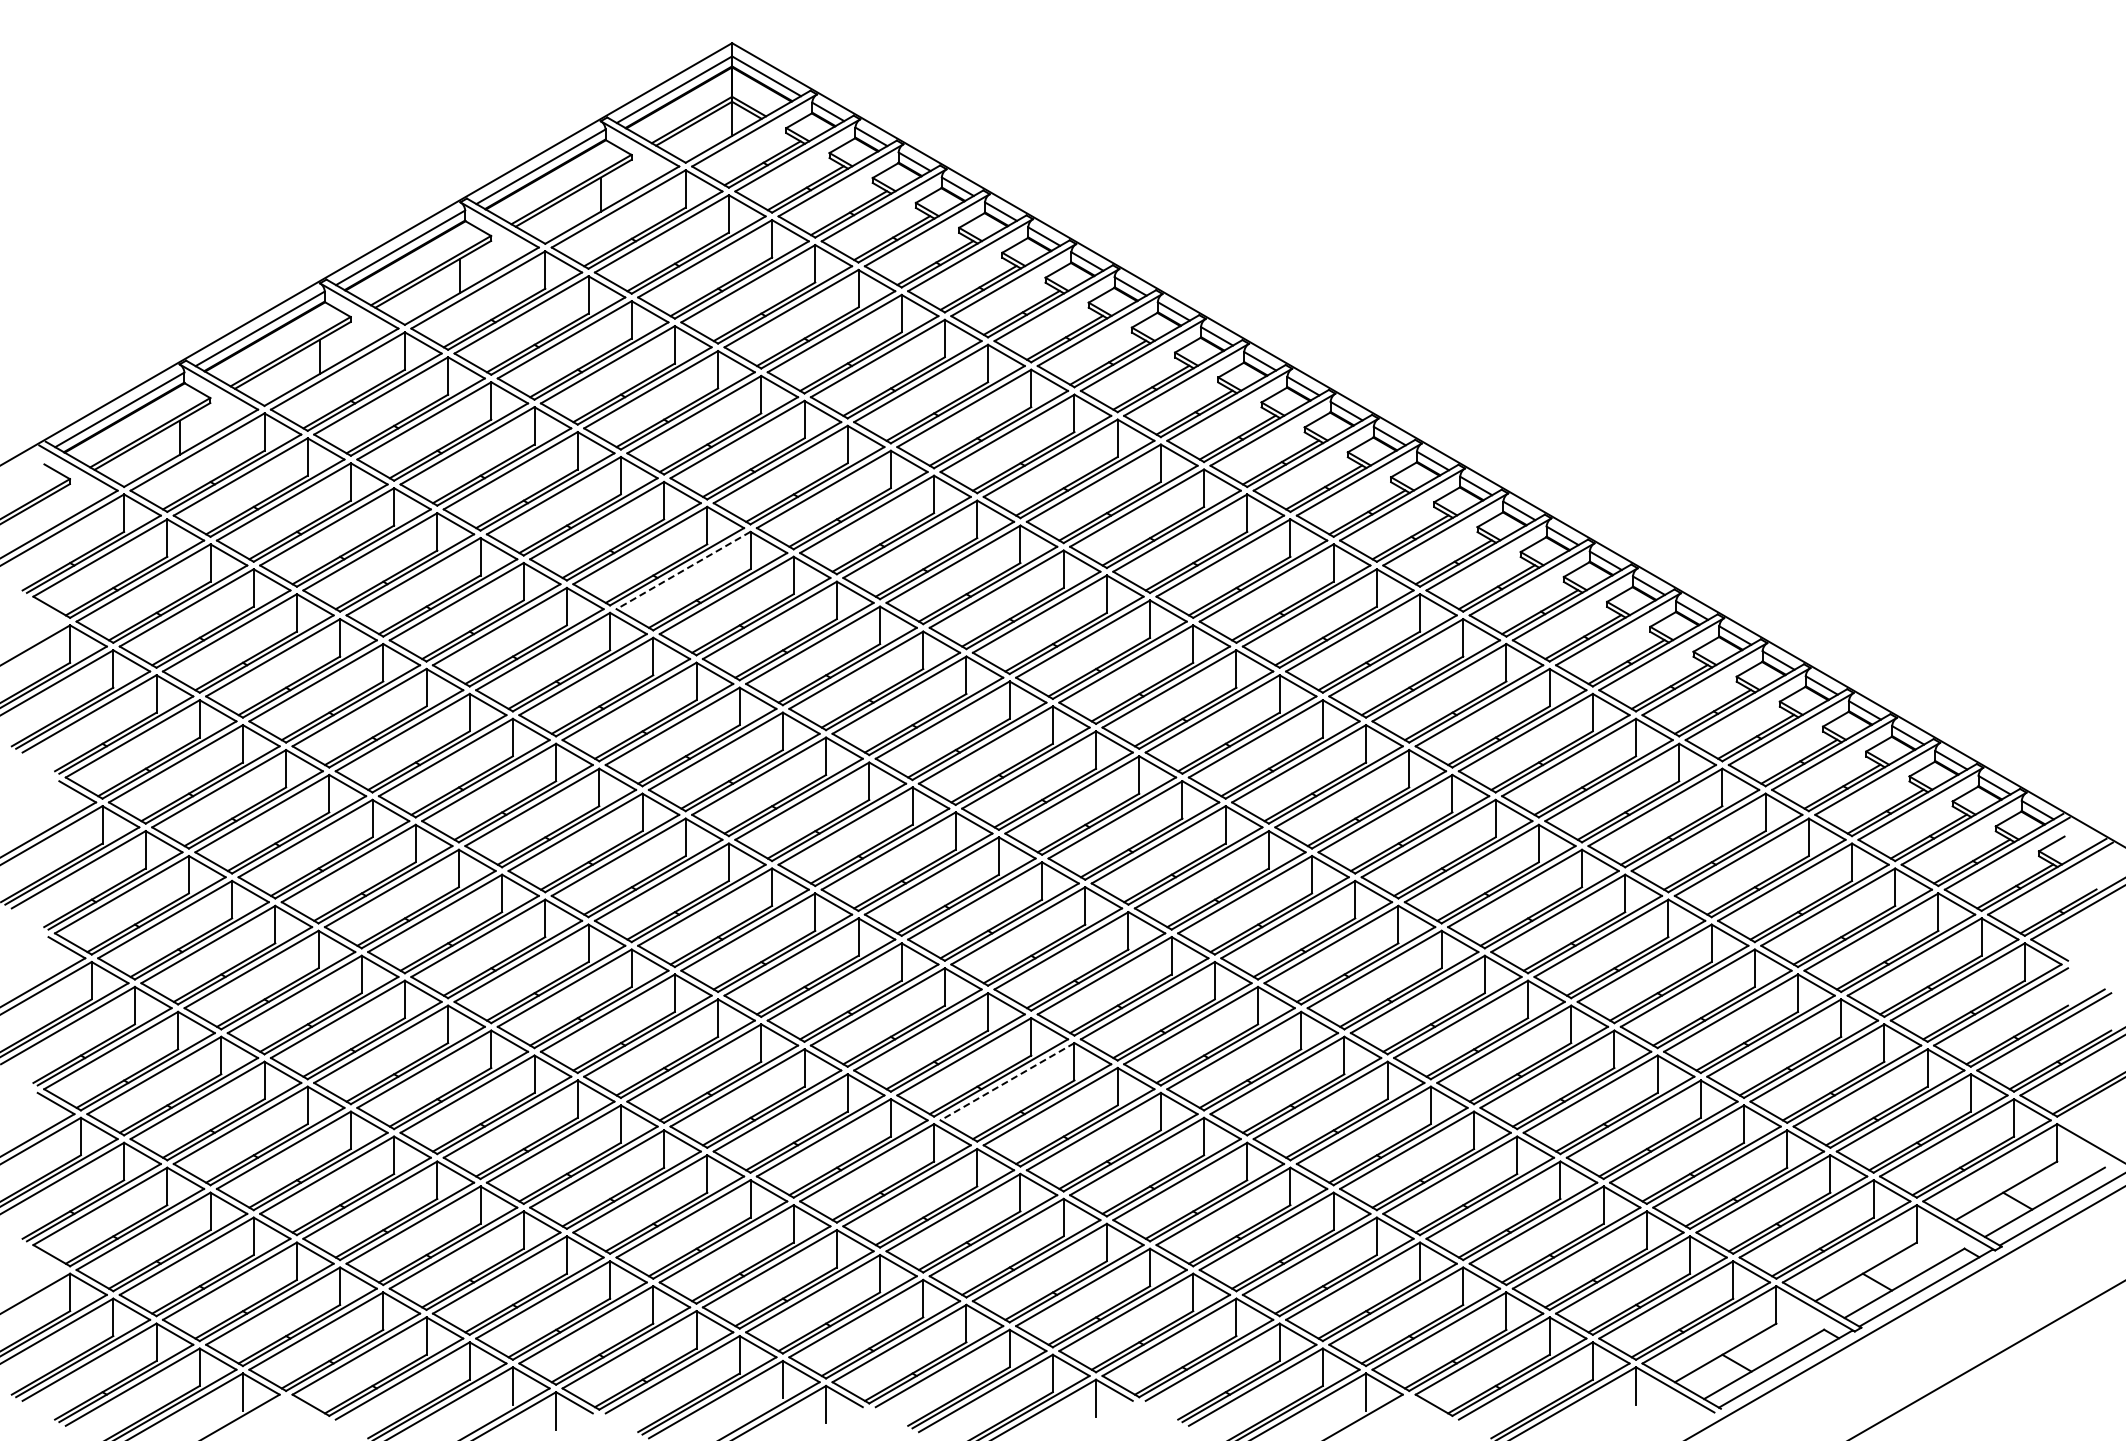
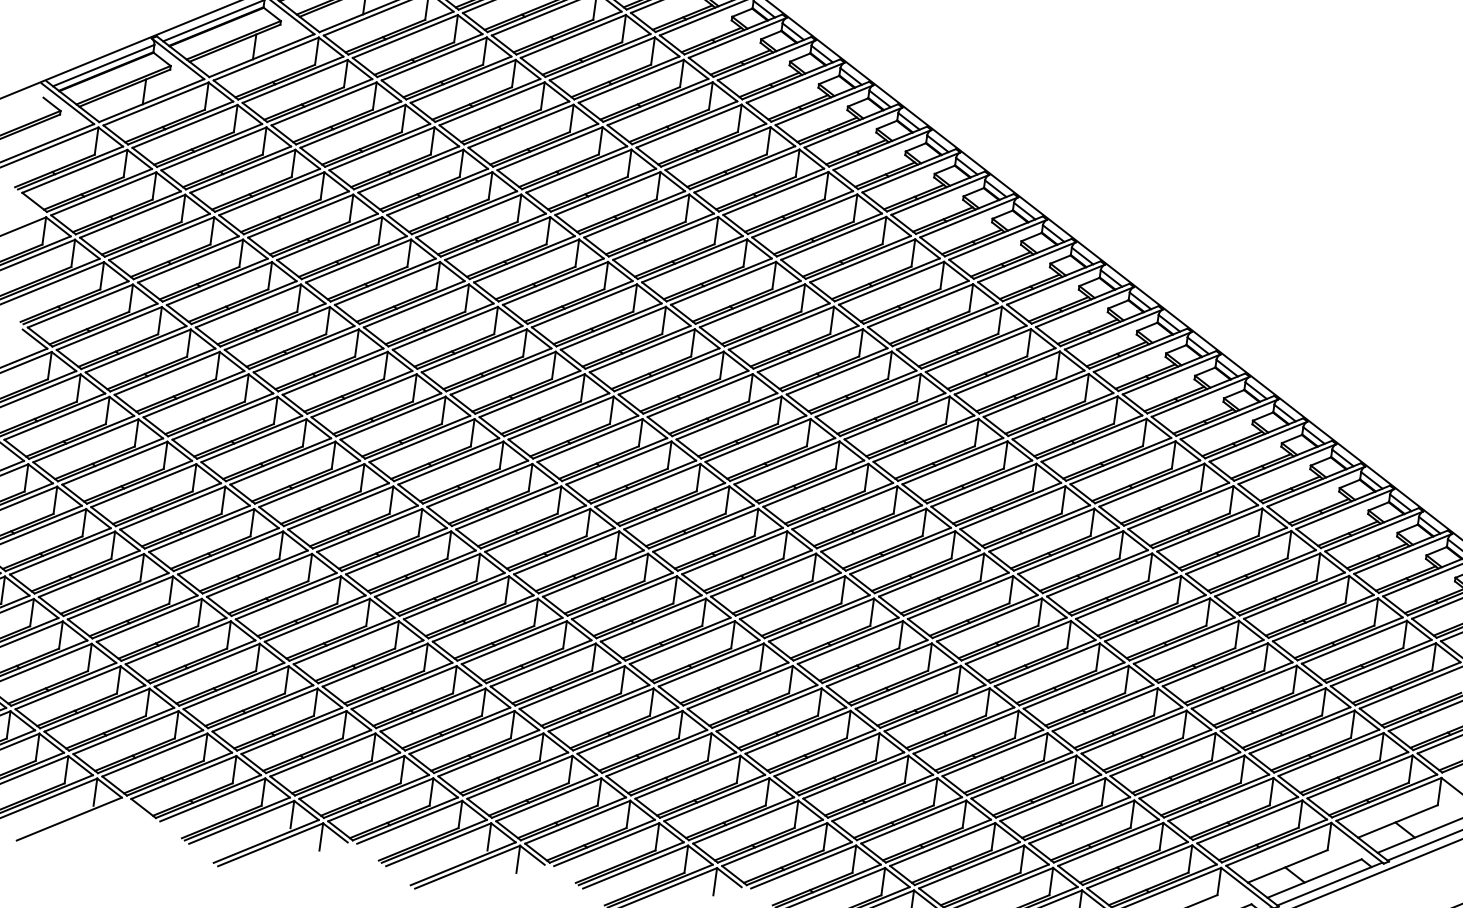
line: (683, 570) -> (497, 238), dashed -> solid
line: (1007, 1081) -> (682, 642), dashed -> solid

